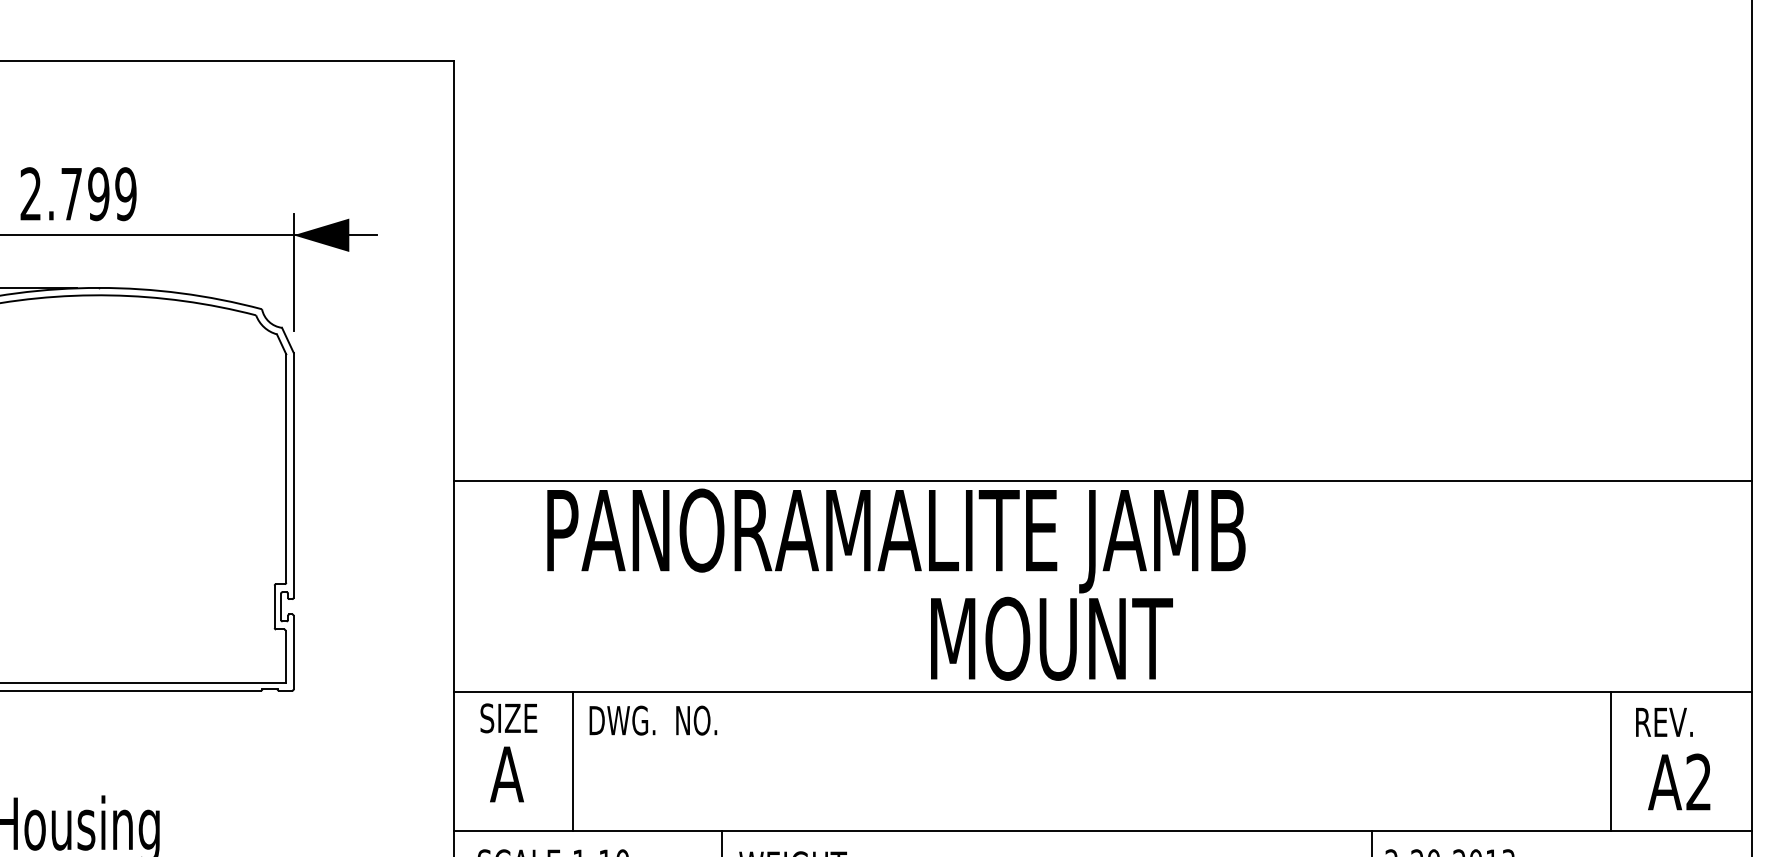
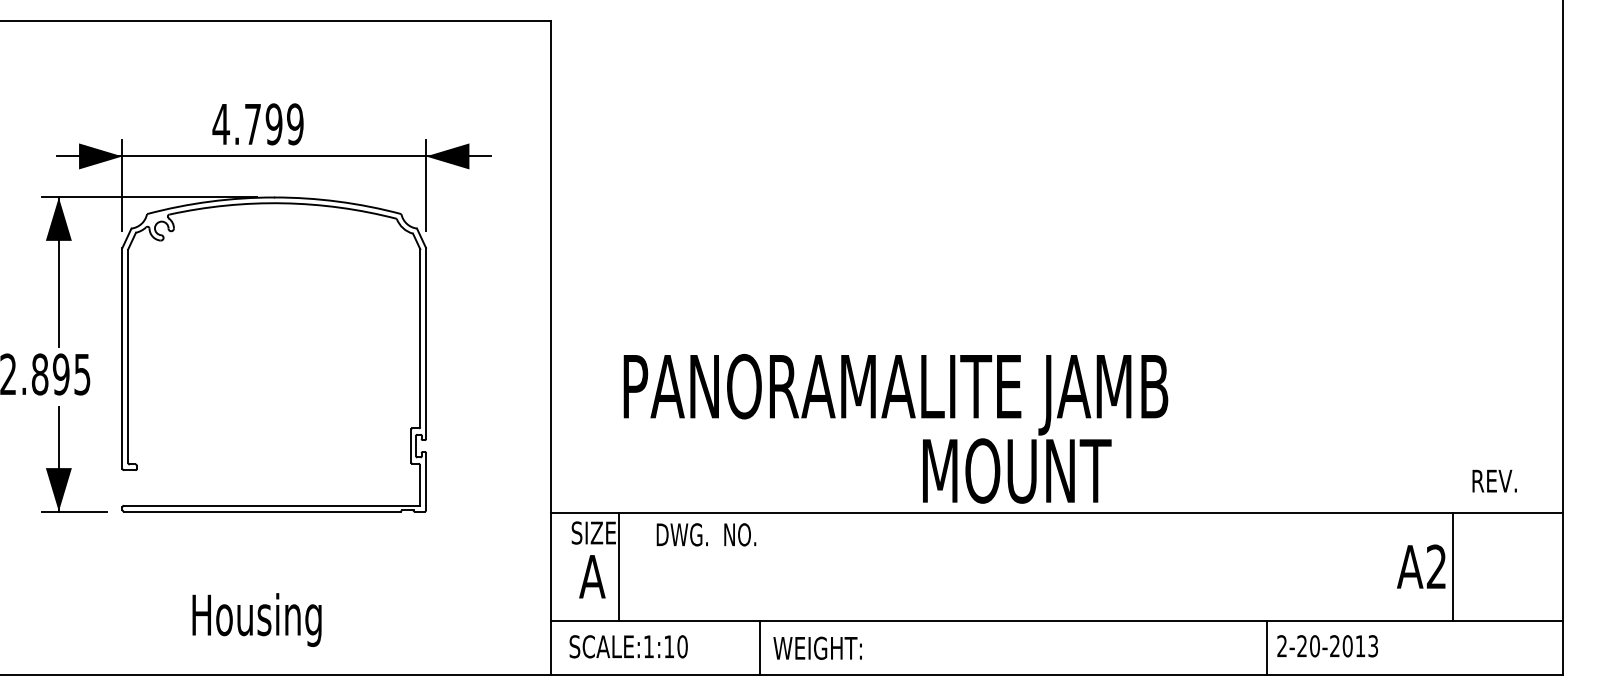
text: (29, 193) -> (220, 123), 2.799 -> 4.799
line: (1102, 480) -> (1056, 347), removed
text: (1664, 721) -> (1494, 480), moved
line: (572, 761) -> (618, 566), moved
text: (1679, 781) -> (1421, 566), moved

